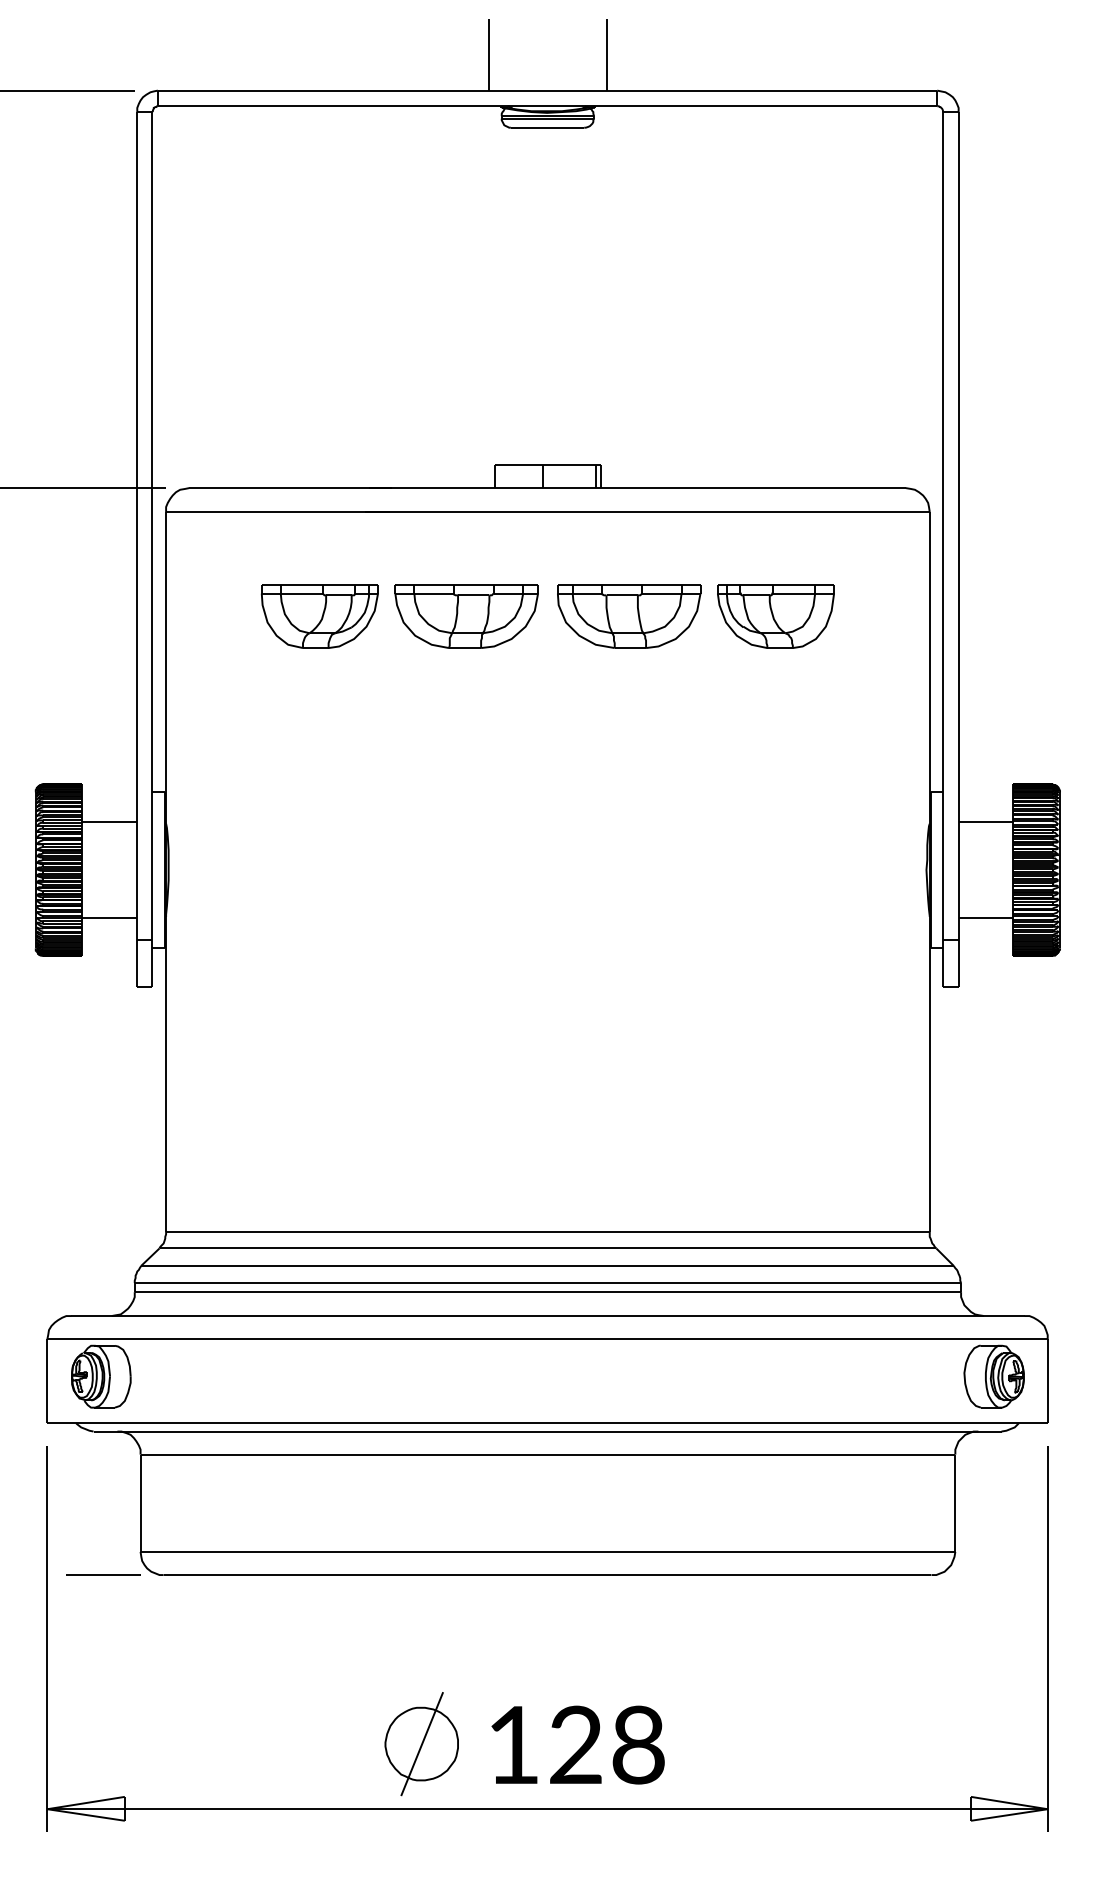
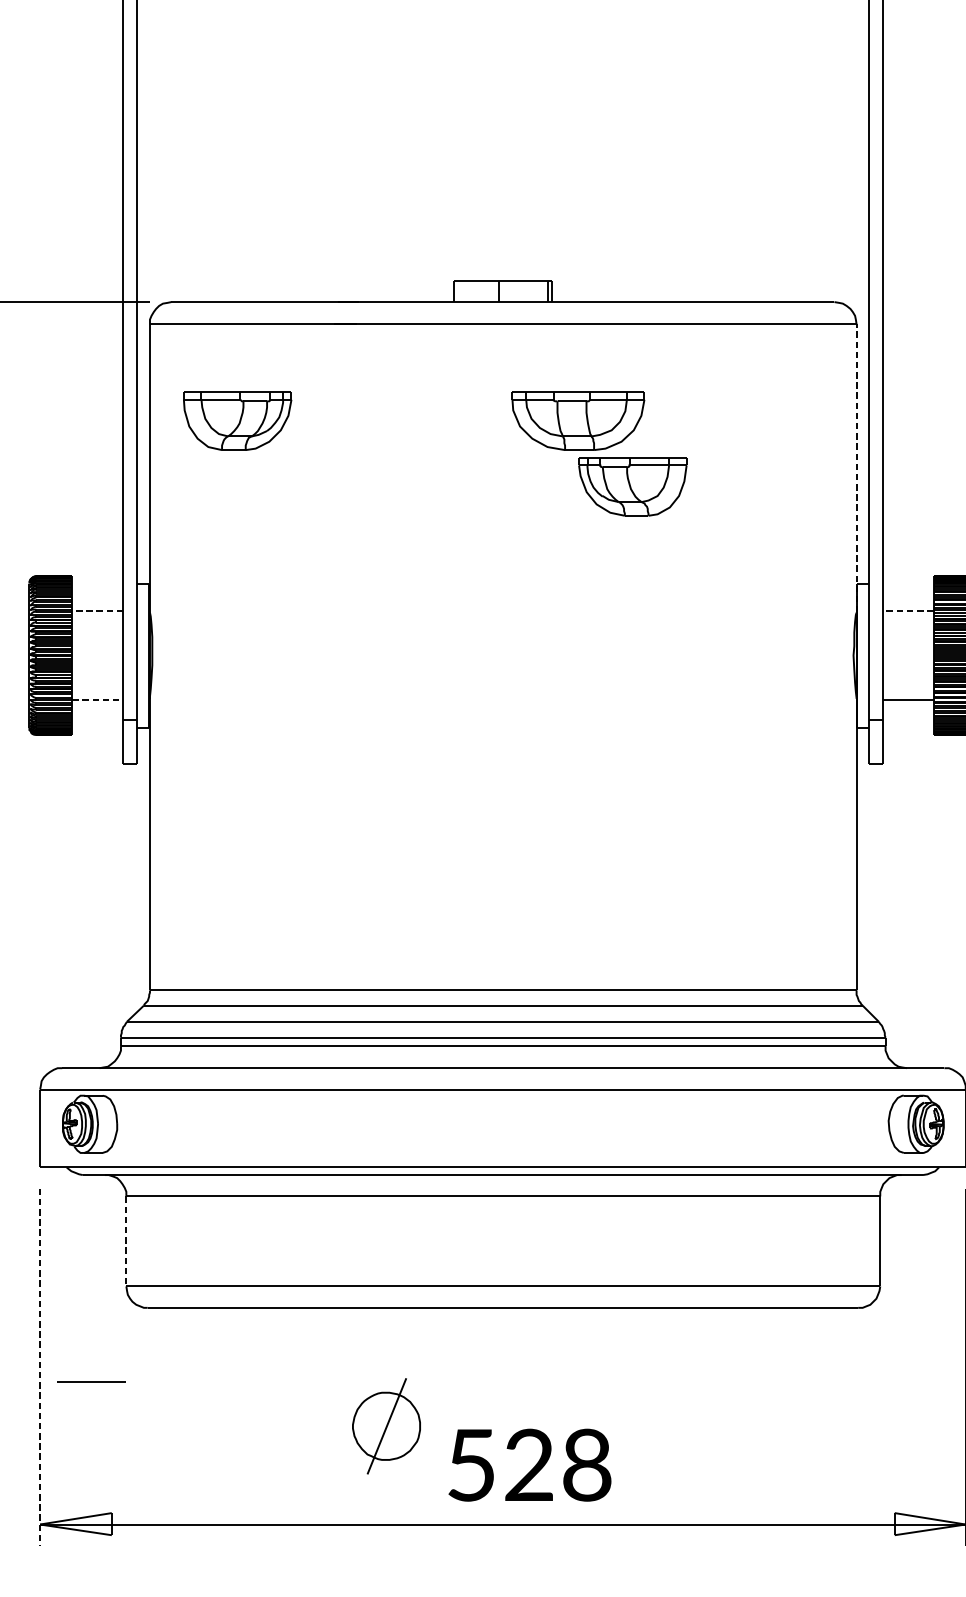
part: (319, 616) -> (237, 420), moved
part: (466, 616) -> (427, 420), removed
part: (775, 616) -> (632, 486), moved
line: (929, 667) -> (856, 468), solid -> dashed
line: (109, 822) -> (97, 611), solid -> dashed
line: (985, 822) -> (908, 611), solid -> dashed
line: (109, 917) -> (97, 699), solid -> dashed
line: (140, 1503) -> (126, 1241), solid -> dashed
line: (103, 1574) -> (92, 1381), moved
line: (47, 1639) -> (40, 1367), solid -> dashed
part: (421, 1744) -> (386, 1426), moved
text: (512, 1745) -> (470, 1465), 128 -> 528

